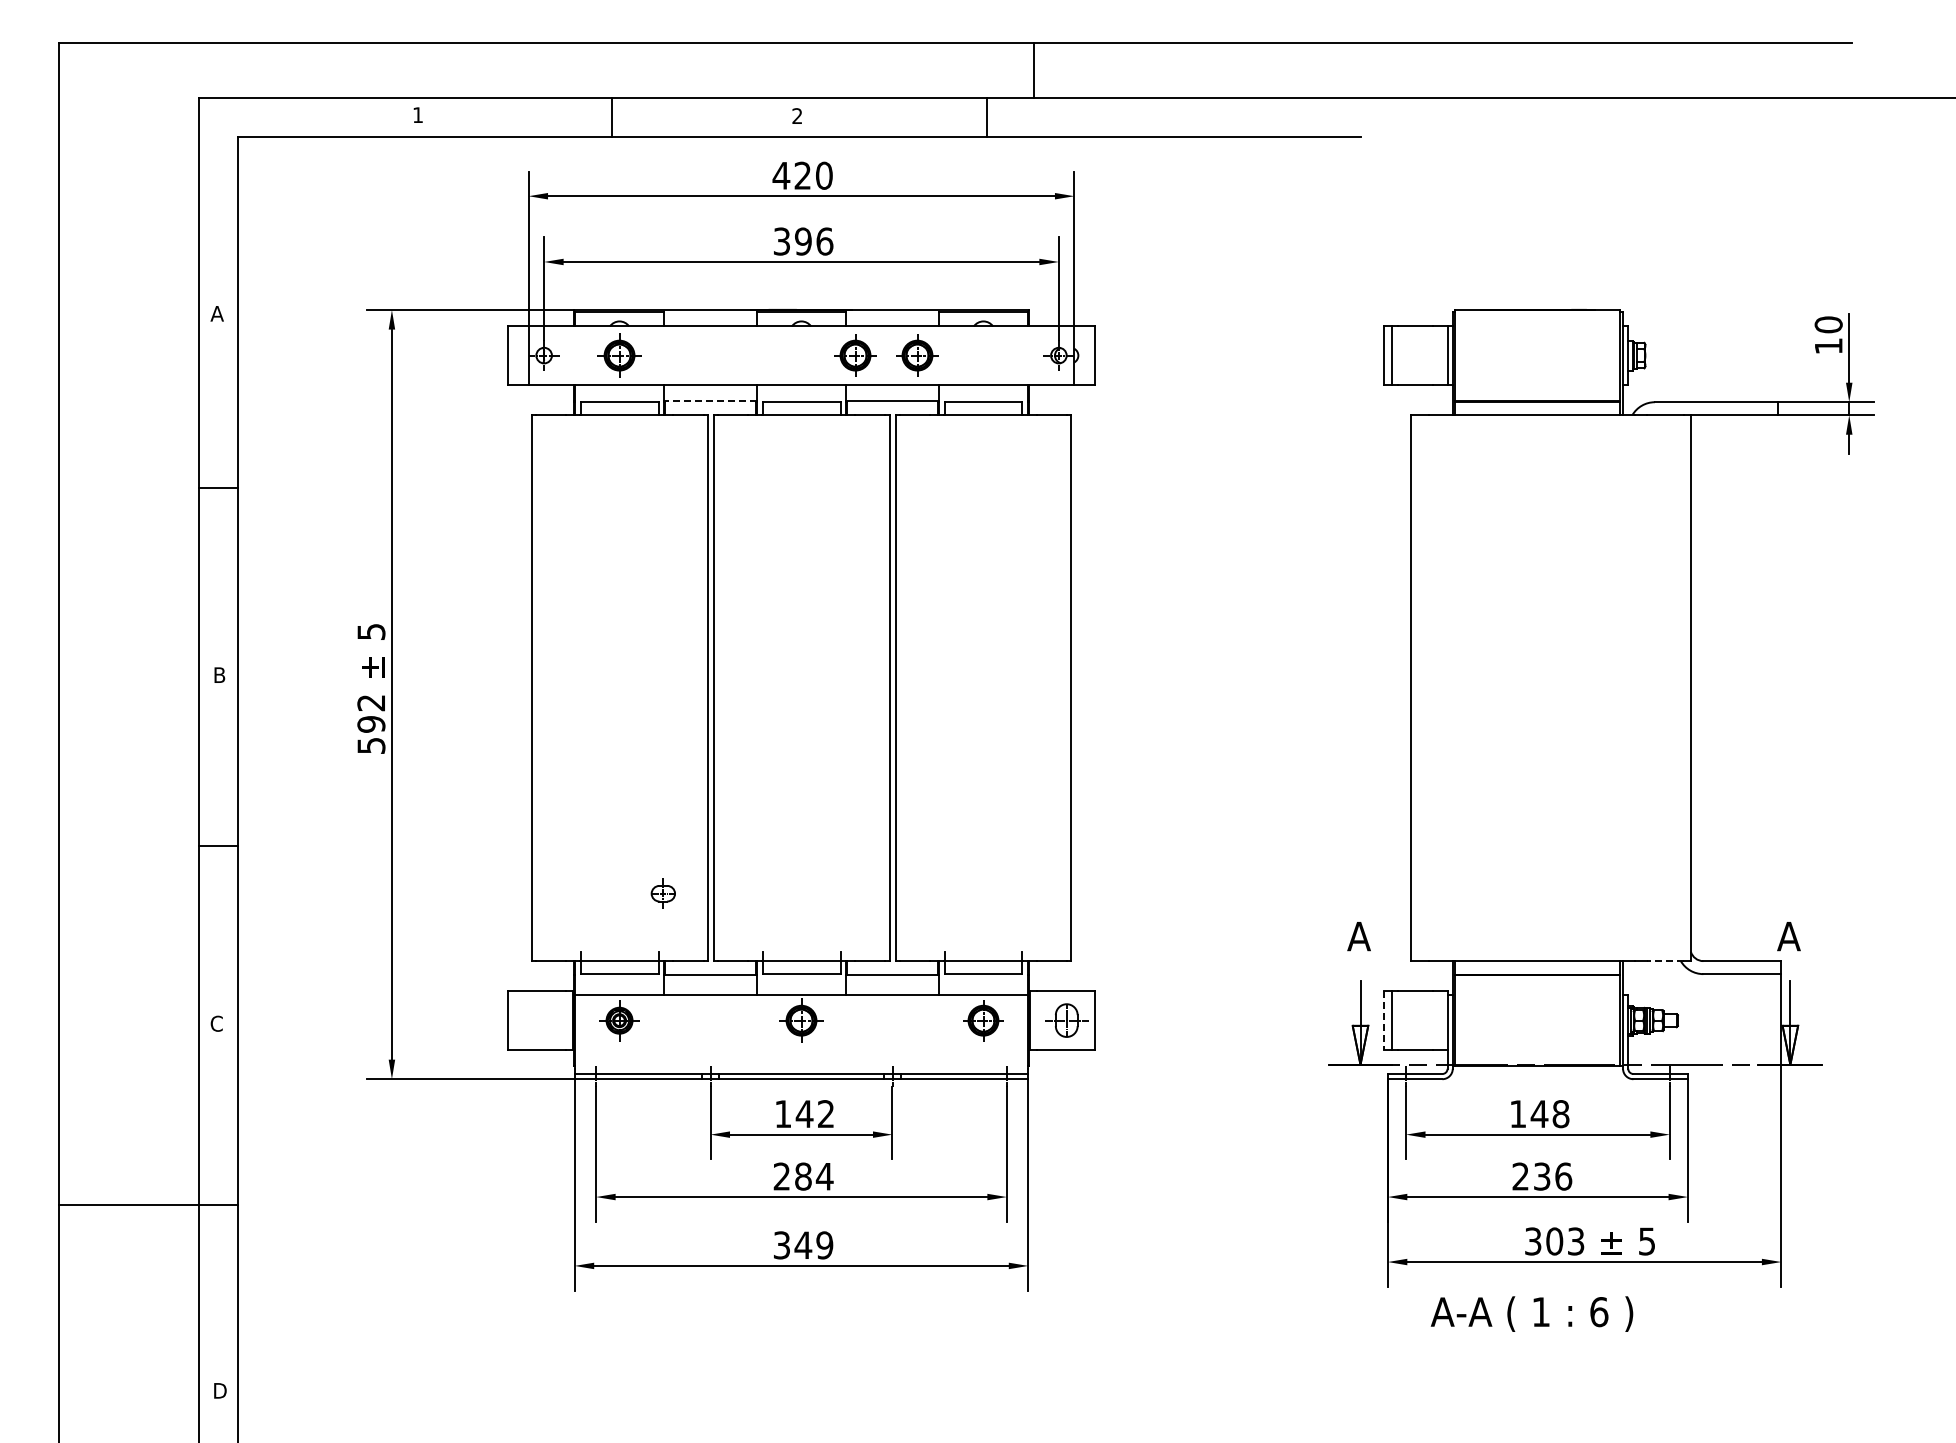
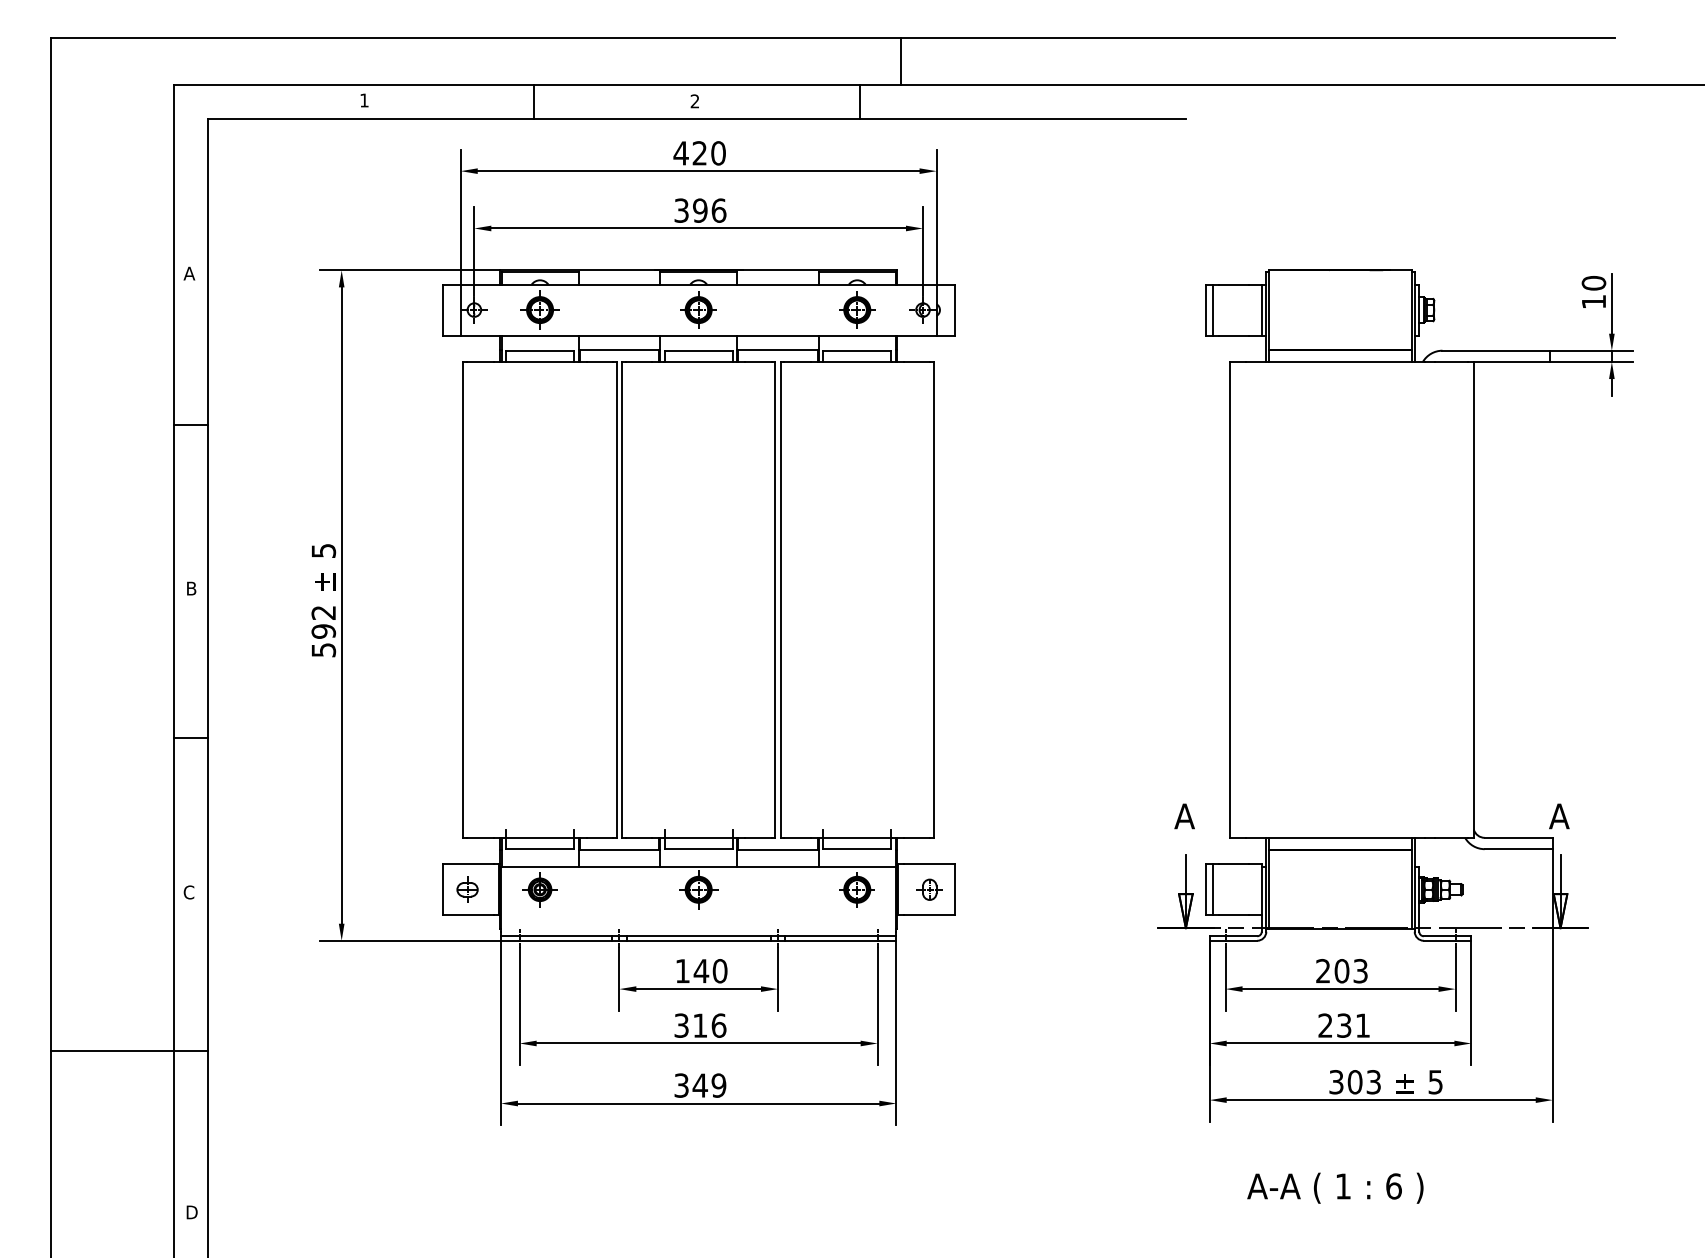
part: (855, 355) -> (698, 309), moved
part: (917, 355) -> (857, 309), moved
line: (710, 401) -> (619, 350), dashed -> solid
part: (662, 893) -> (466, 889), moved
line: (1665, 961) -> (1451, 838), dashed -> solid
part: (1066, 1020) -> (929, 889), size x0.71
line: (1383, 1021) -> (1205, 890), dashed -> solid
text: (825, 1114) -> (719, 971), 142 -> 140
text: (1539, 1114) -> (1341, 971), 148 -> 203
text: (803, 1176) -> (700, 1025), 284 -> 316
text: (1563, 1176) -> (1362, 1025), 236 -> 231
text: (1531, 1313) -> (1334, 1187), moved

